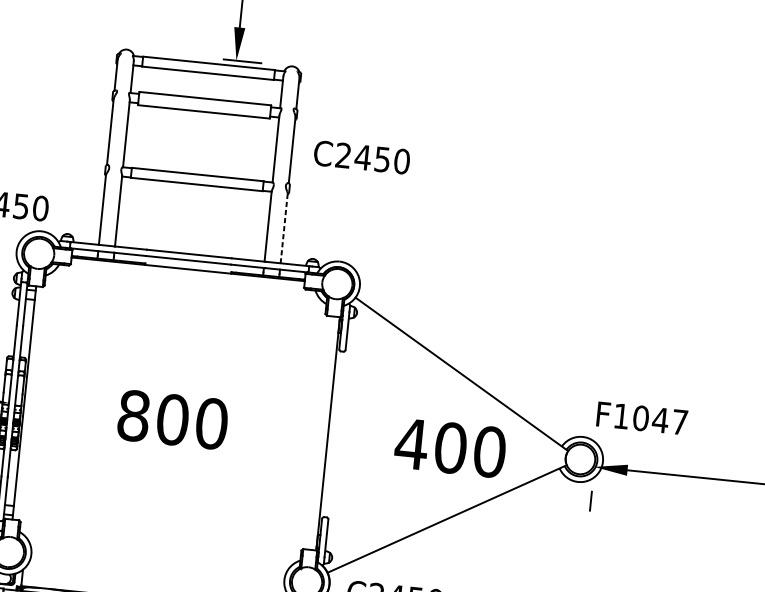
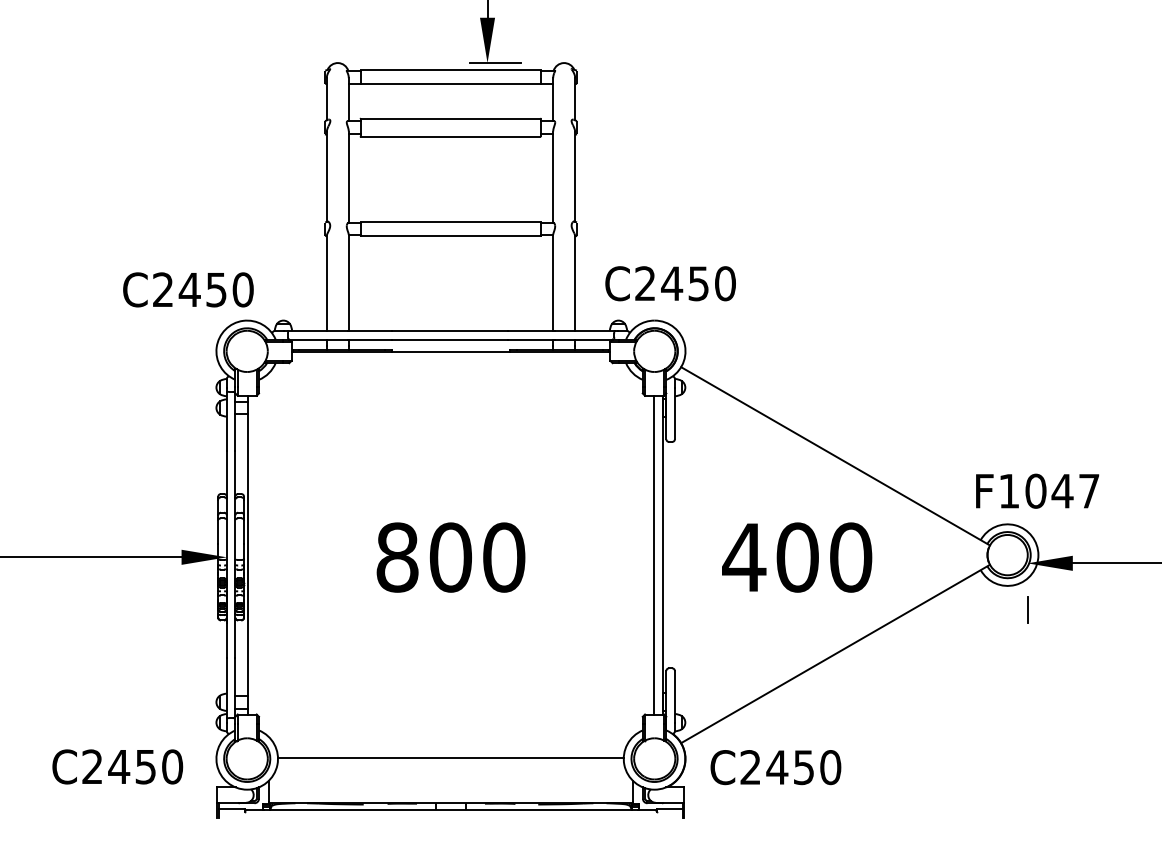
text: (361, 157) -> (670, 283), moved
line: (284, 229) -> (575, 284), dashed -> solid
text: (642, 417) -> (1037, 490), moved
line: (322, 432) -> (654, 554), added
text: (450, 448) -> (797, 557), moved
line: (157, 566) -> (450, 758), added

